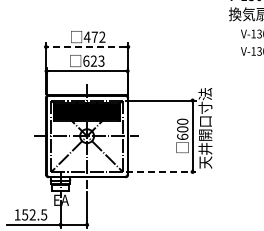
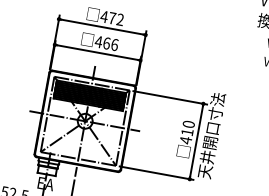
line: (86, 46) -> (101, 26), dashed -> solid
text: (93, 60) -> (106, 42), 623 -> 466
text: (182, 133) -> (186, 136), 600 -> 410
line: (161, 171) -> (156, 172), dashed -> solid

